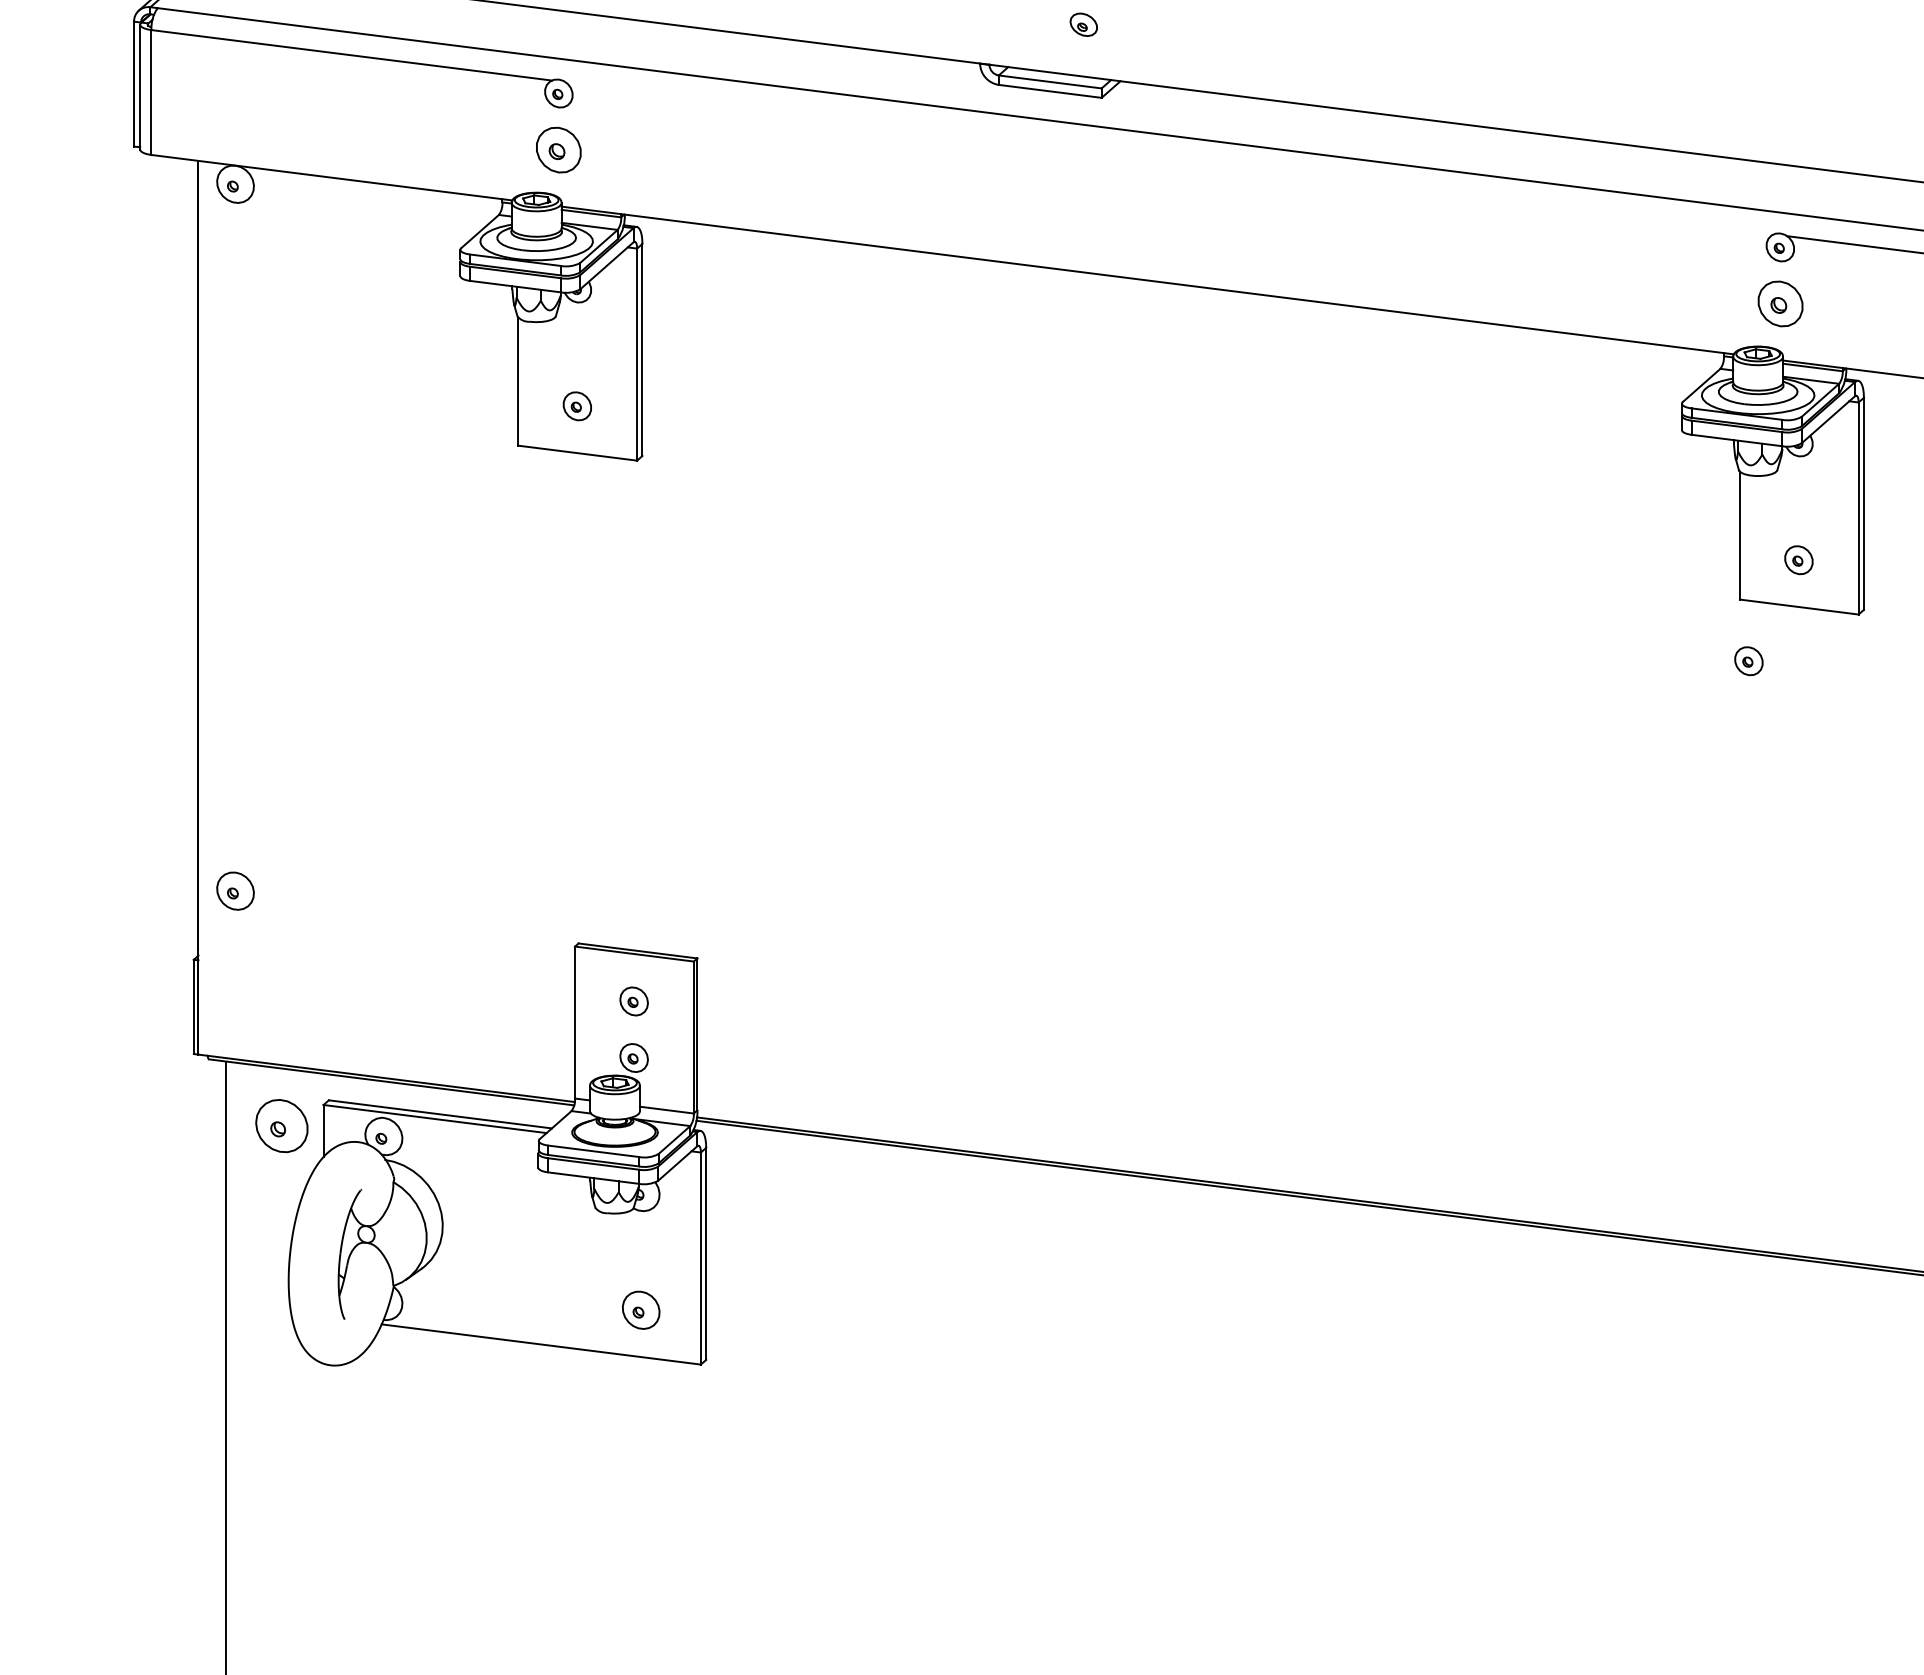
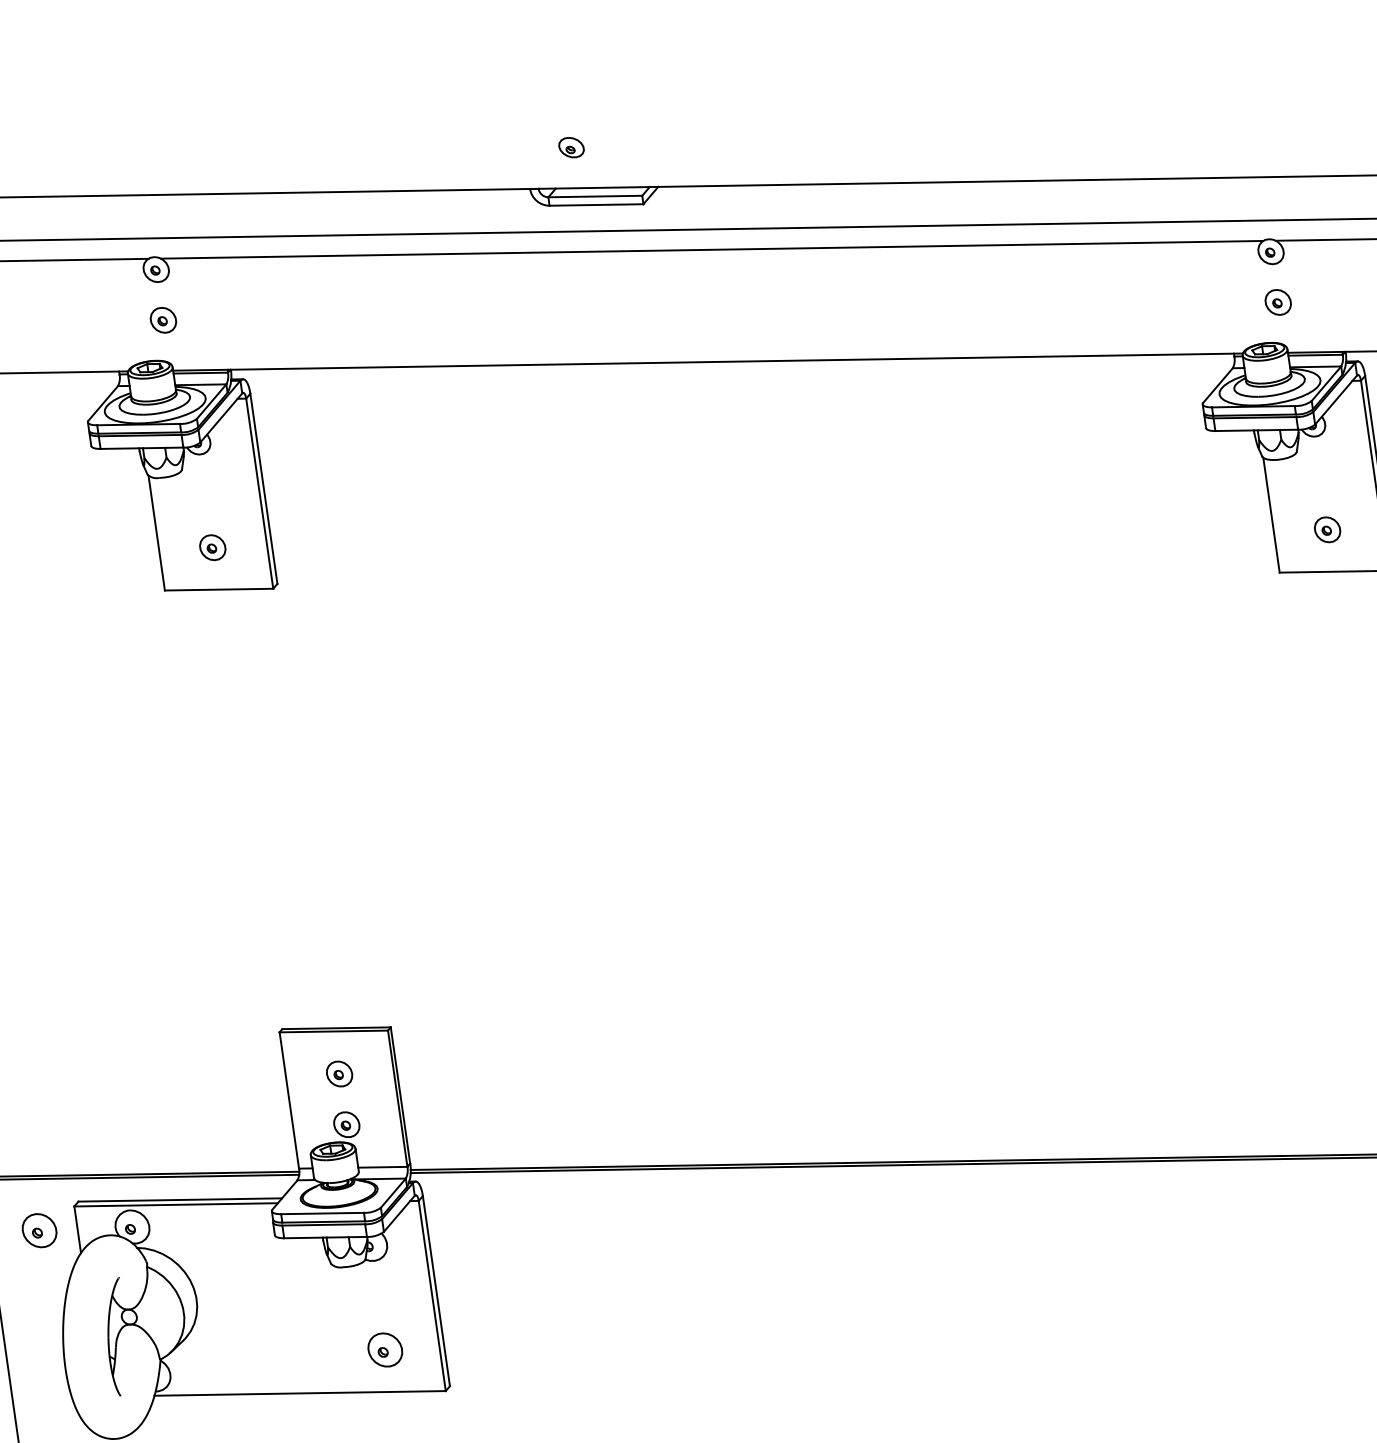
part: (1083, 24) -> (571, 147), moved
part: (558, 149) -> (163, 319), size x0.62
line: (1169, 158) -> (712, 249), added
part: (1779, 303) -> (1277, 302), size x0.62
part: (1748, 661) -> (1295, 627), removed
part: (281, 1125) -> (39, 1230), size x0.71

